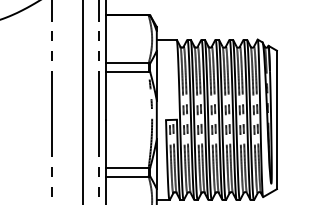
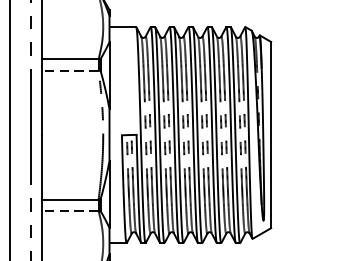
line: (127, 72) -> (70, 71), solid -> dashed
line: (127, 176) -> (70, 211), solid -> dashed

